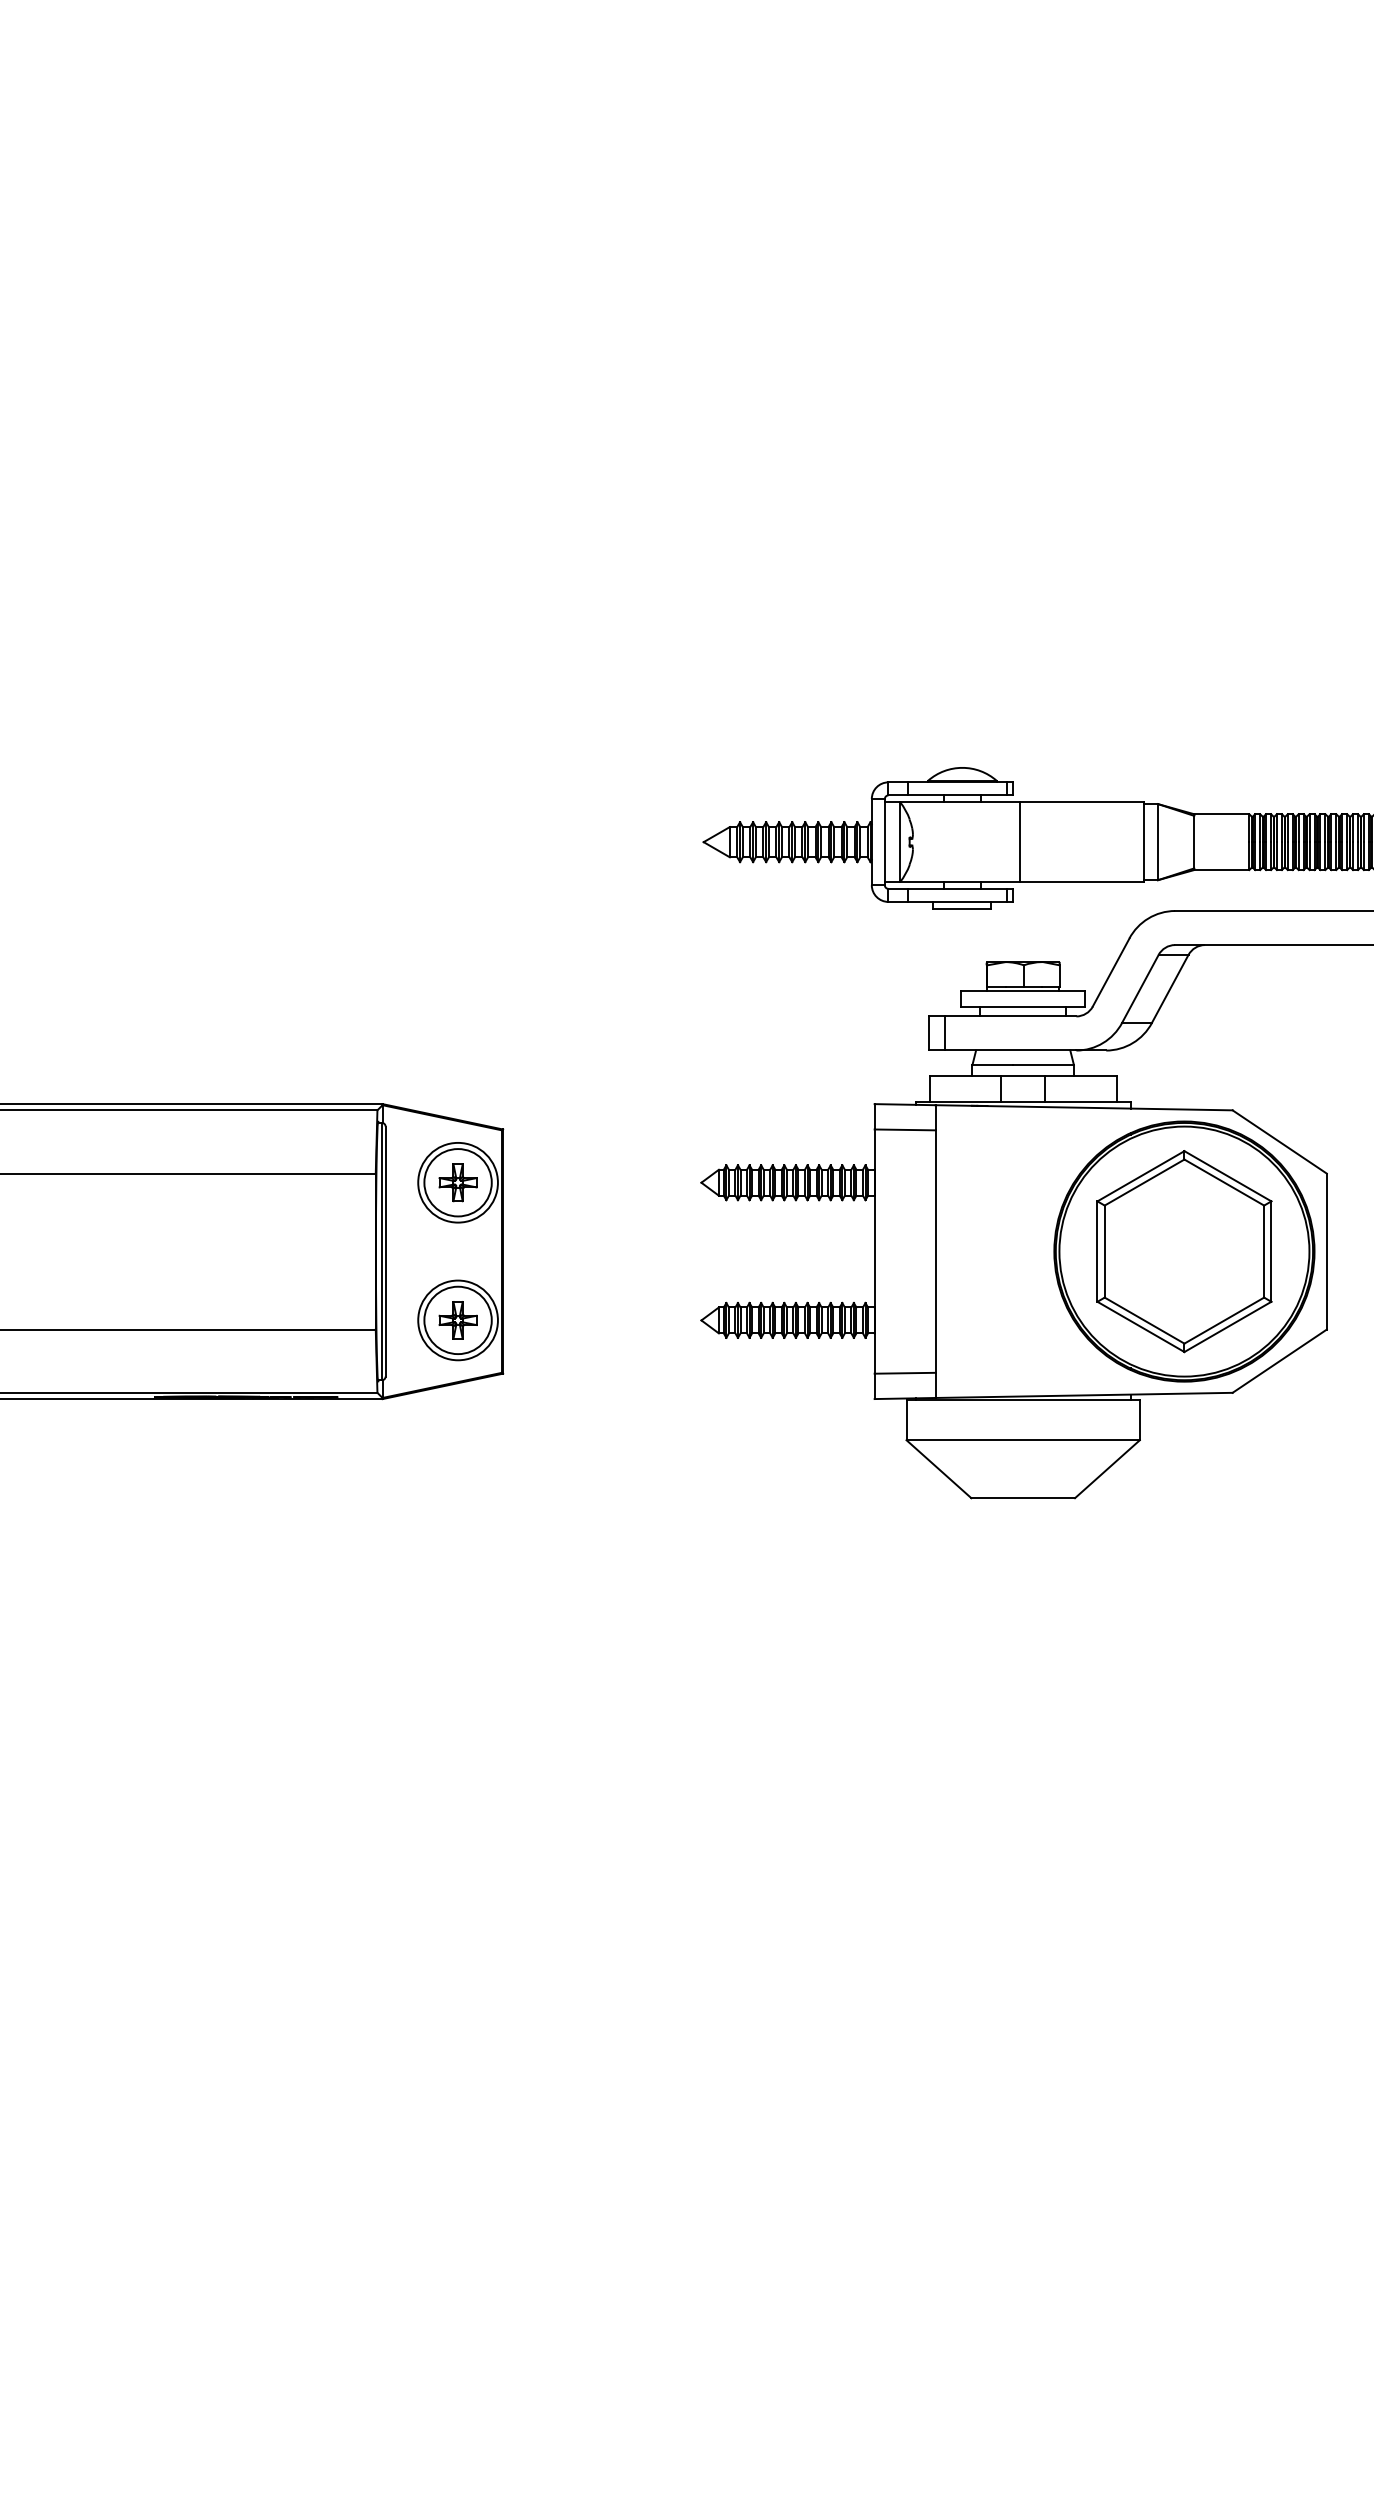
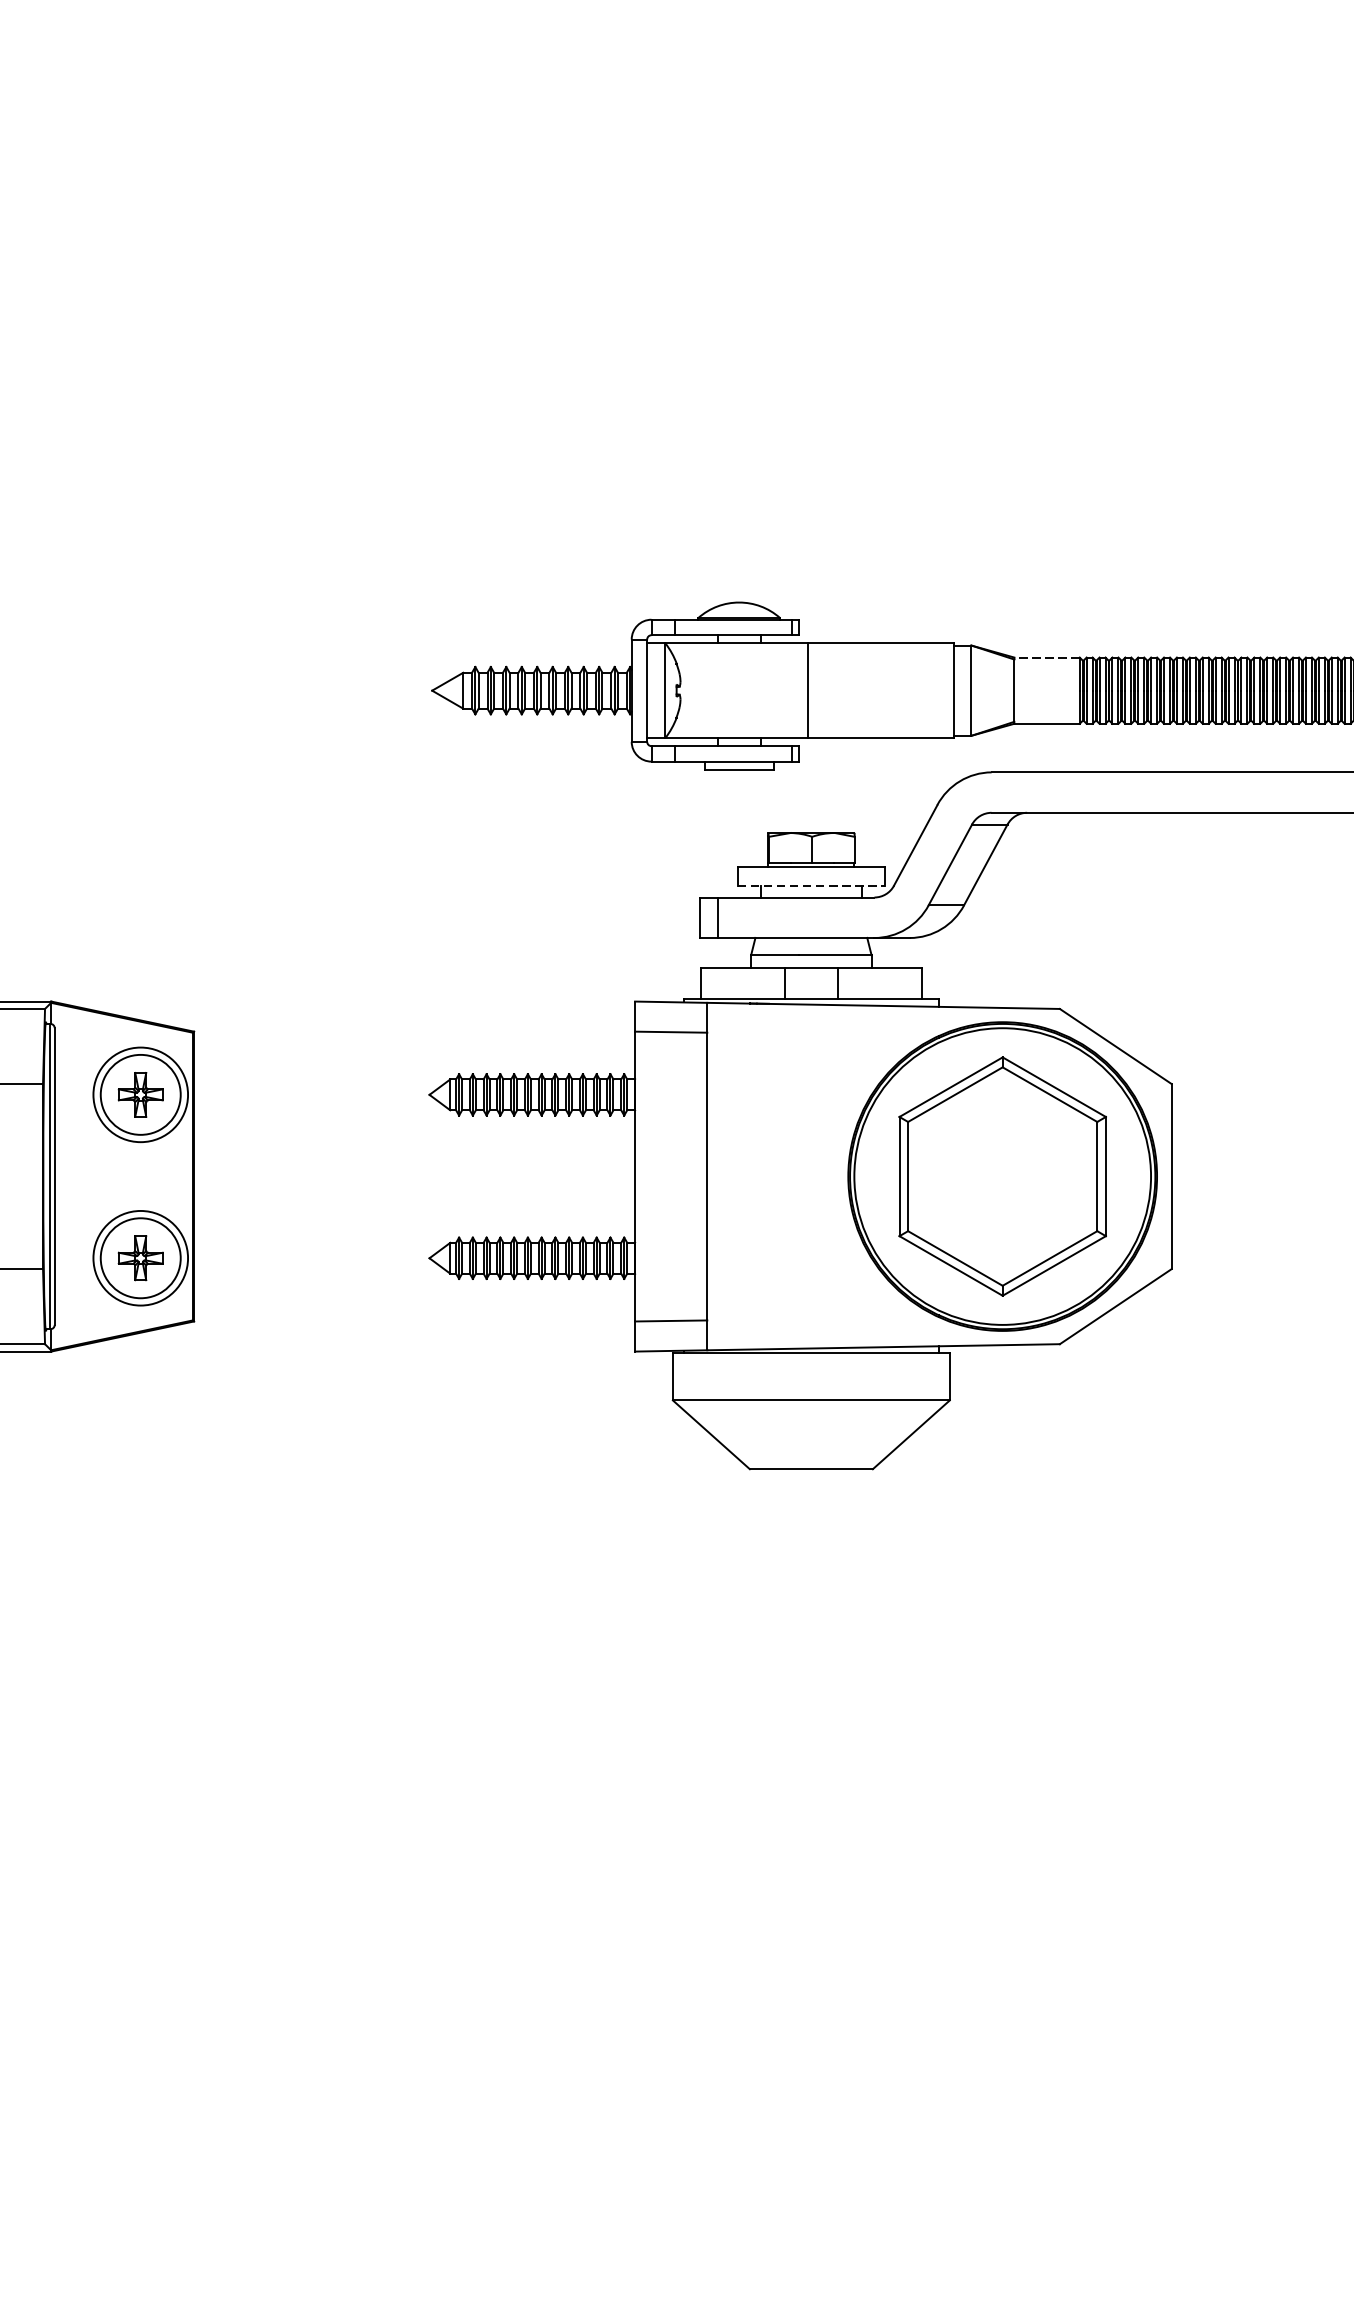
line: (1221, 814) -> (1046, 657), solid -> dashed
line: (1023, 1007) -> (811, 886), solid -> dashed

